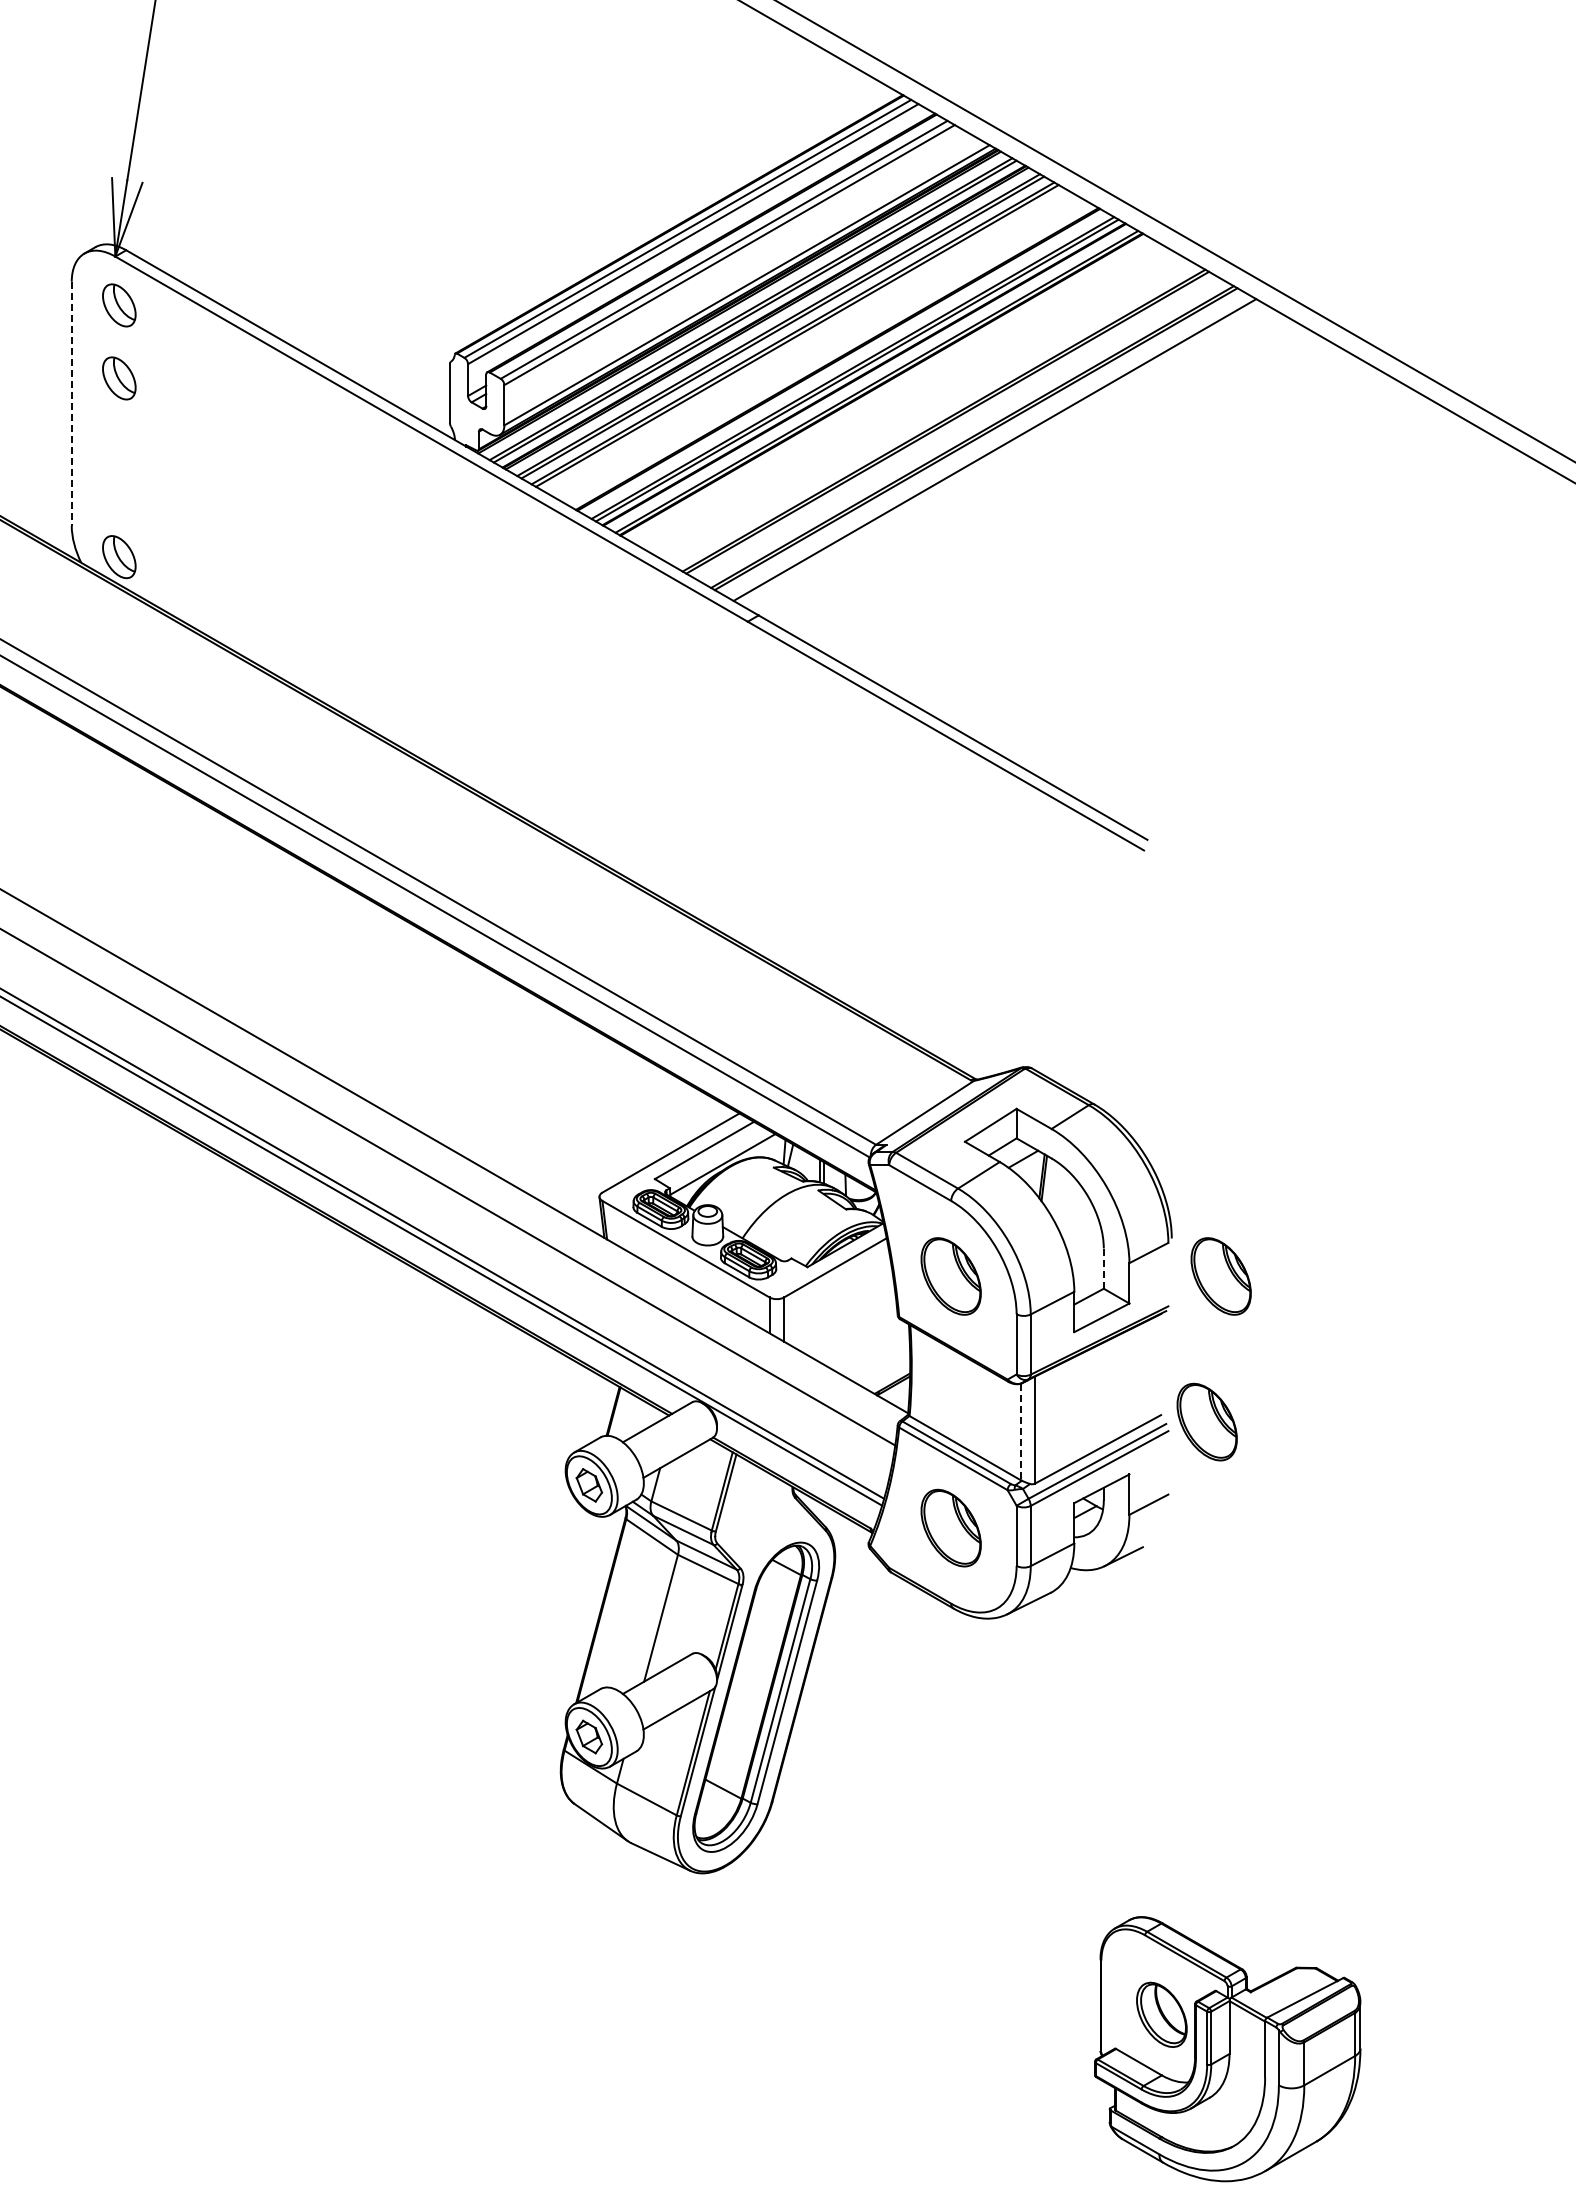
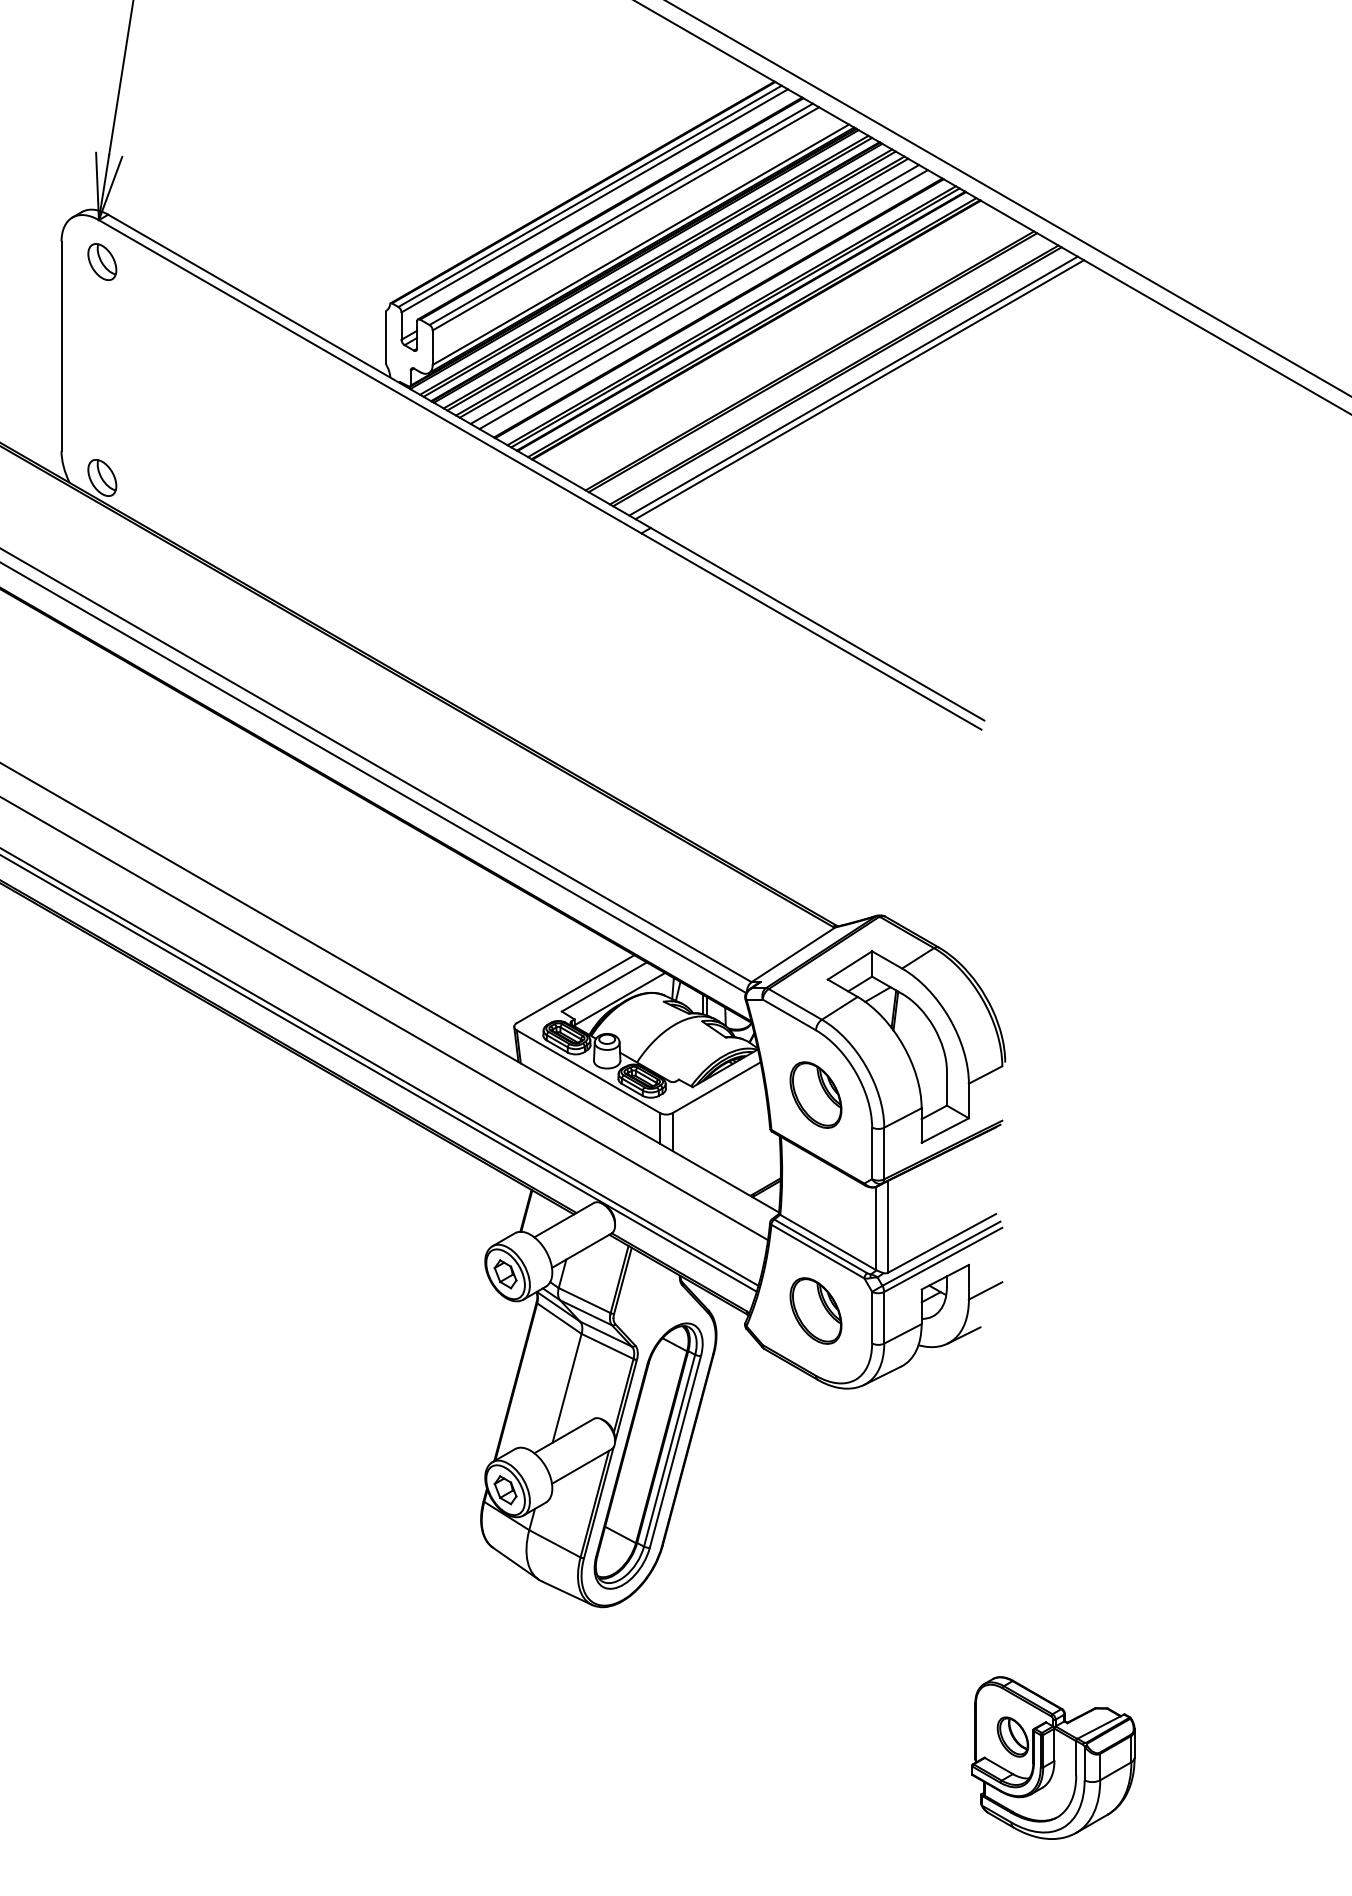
line: (809, 343) -> (694, 294), added
line: (819, 349) -> (703, 299), added
part: (119, 378) -> (102, 324), removed
line: (71, 404) -> (61, 347), dashed -> solid
line: (1001, 454) -> (859, 389), added
line: (1103, 1268) -> (946, 1088), dashed -> solid
part: (1220, 1276) -> (1047, 1095), removed
part: (1206, 1421) -> (1035, 1219), removed
line: (1020, 1432) -> (875, 1228), dashed -> solid
part: (1227, 2049) -> (1053, 1758), size x0.71

